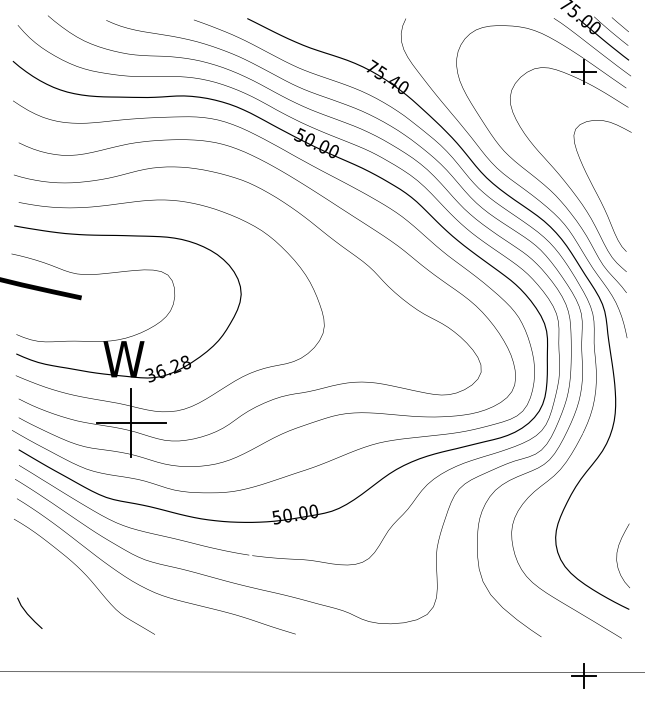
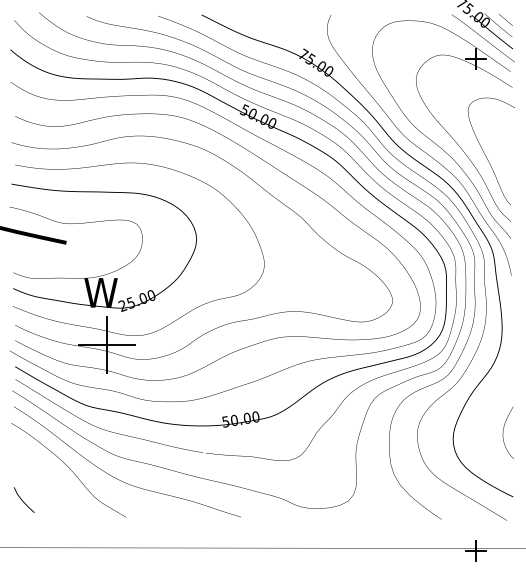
text: (394, 81) -> (321, 66), 75.40 -> 75.00
text: (167, 368) -> (136, 300), 36.28 -> 25.00
curve: (617, 555) -> (503, 432), moved

